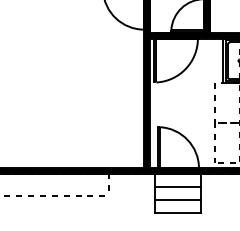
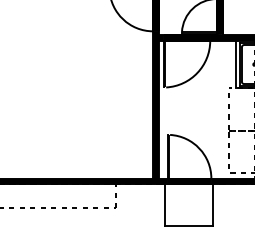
line: (177, 186) -> (188, 197), removed
line: (177, 199) -> (188, 211), removed

